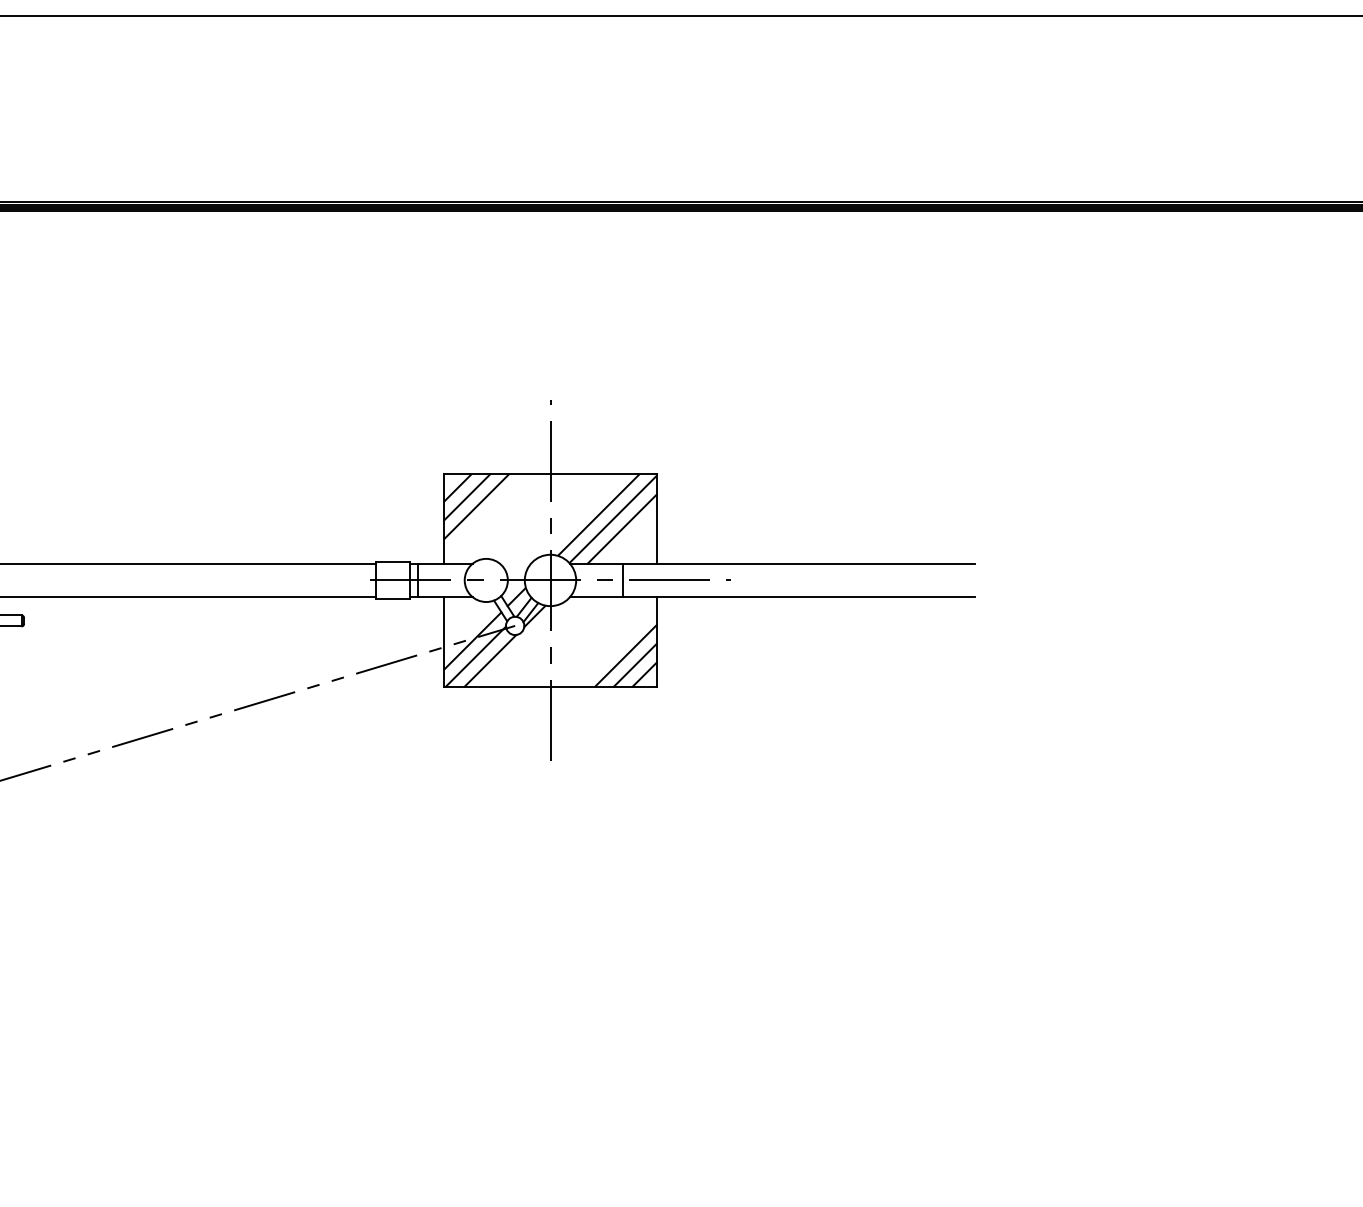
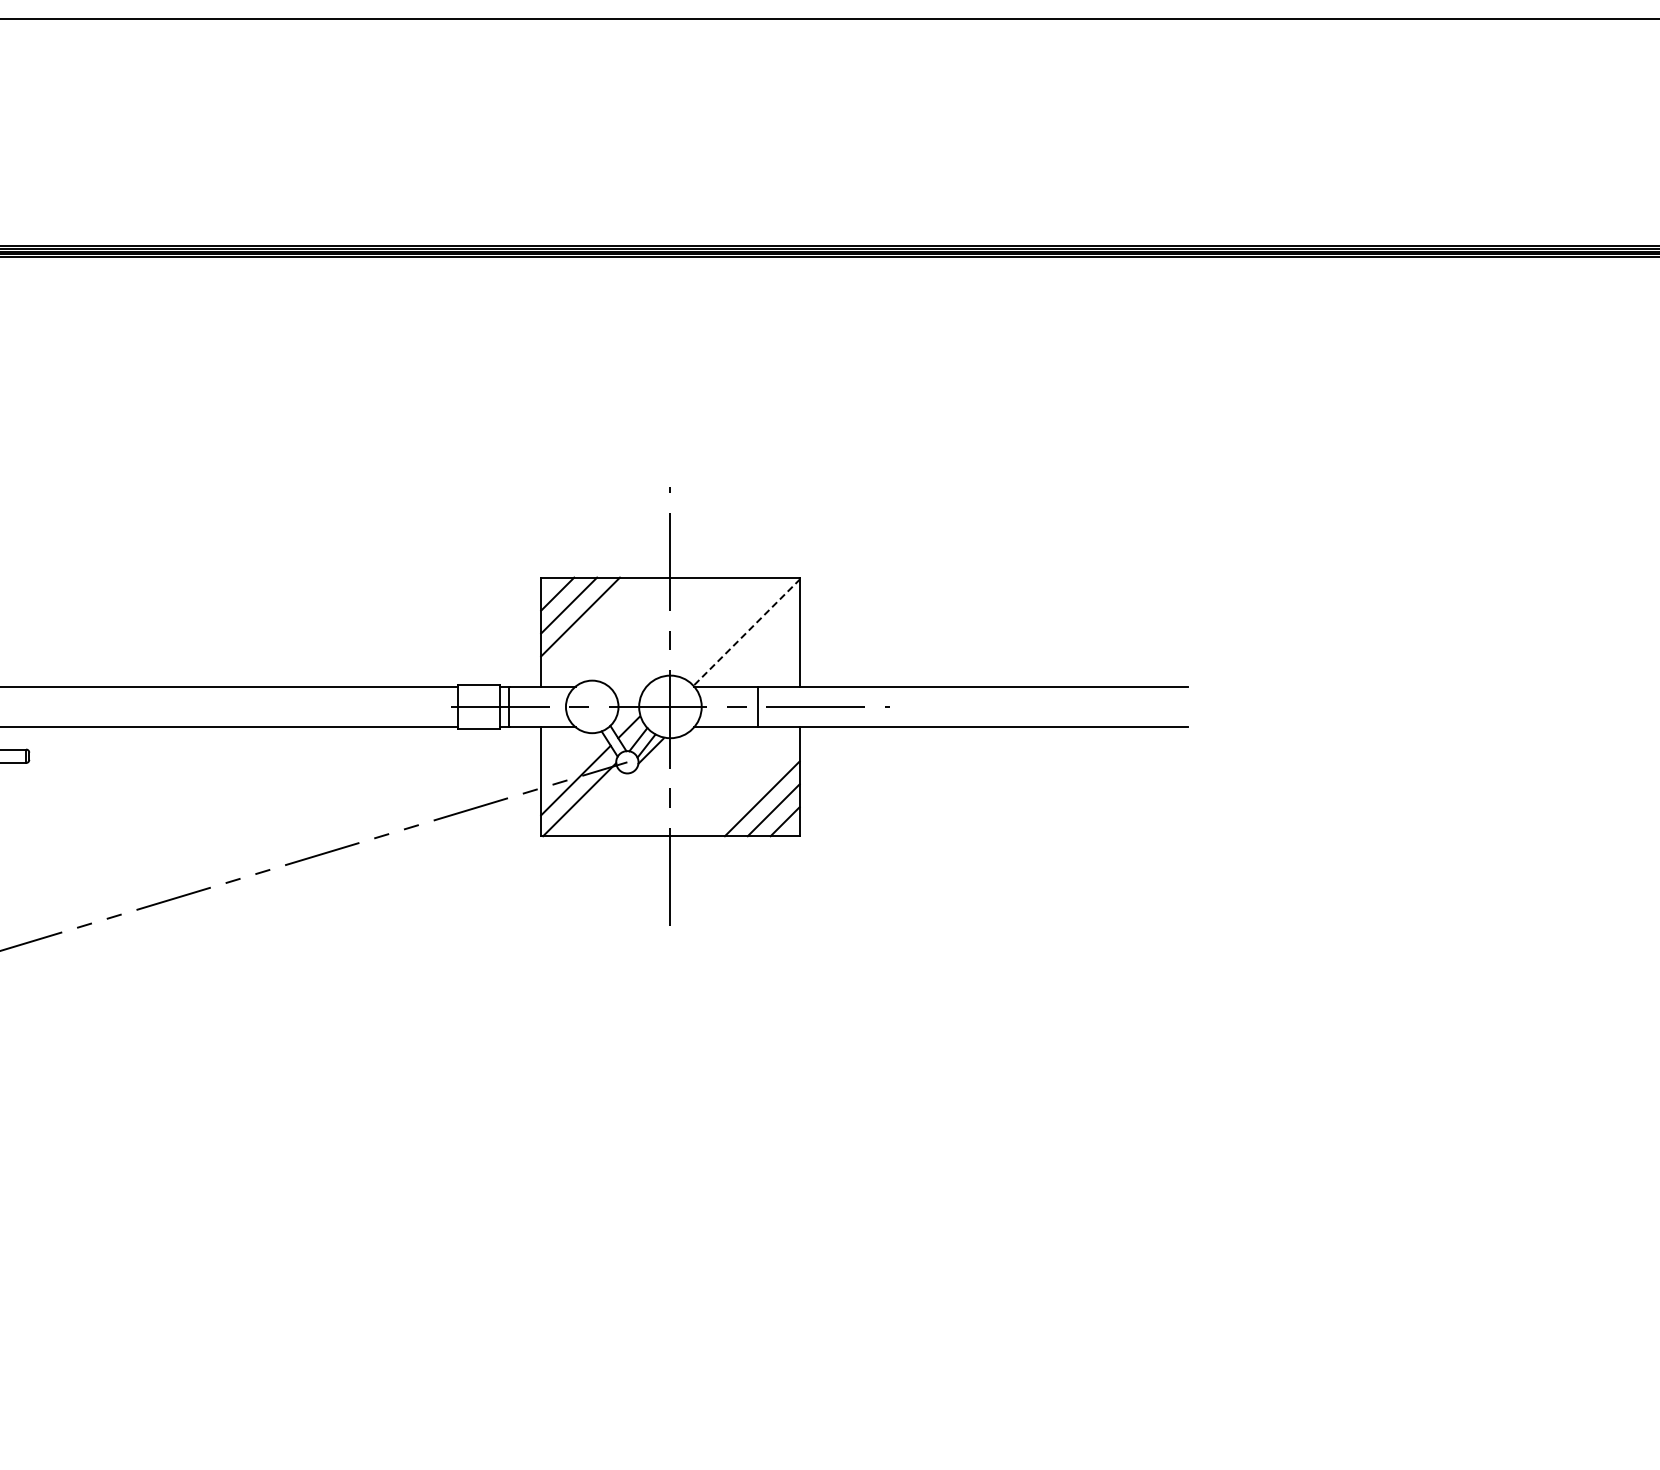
line: (598, 514) -> (729, 626), removed
line: (613, 519) -> (747, 632), solid -> dashed
line: (621, 529) -> (757, 644), removed
line: (490, 660) -> (597, 804), removed

